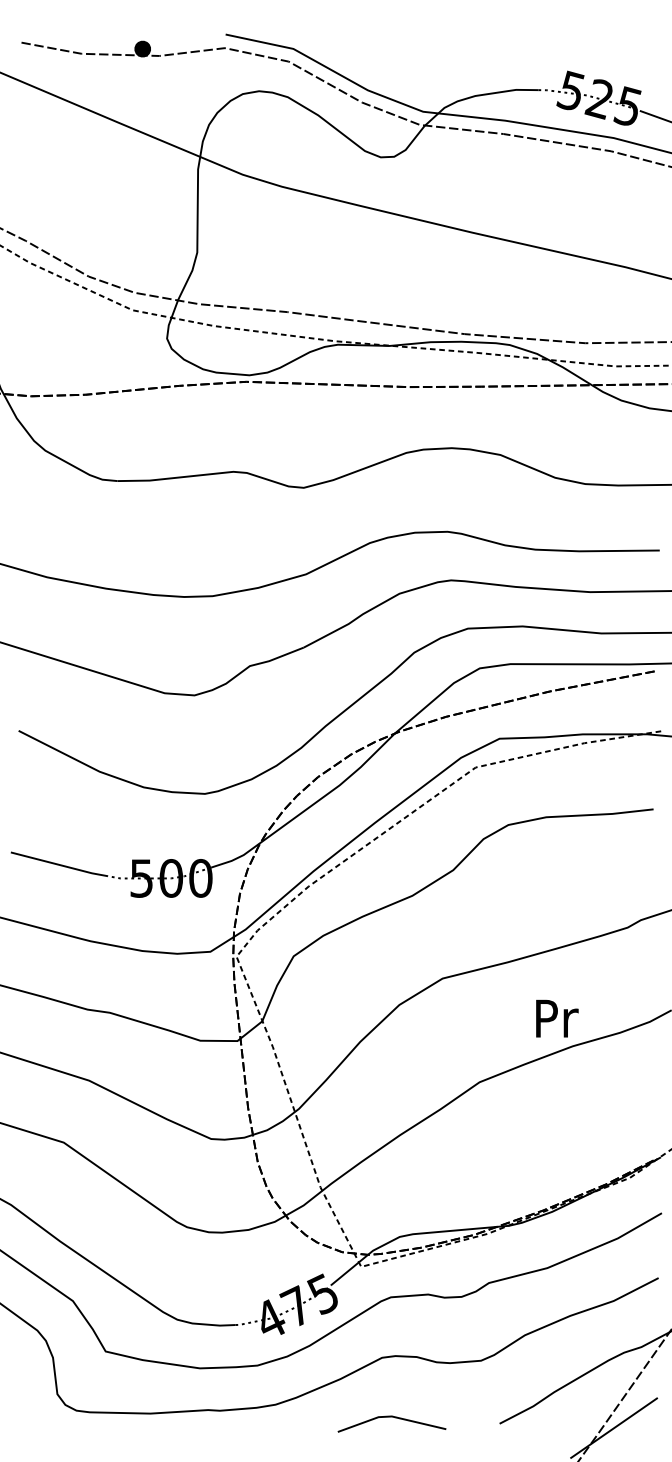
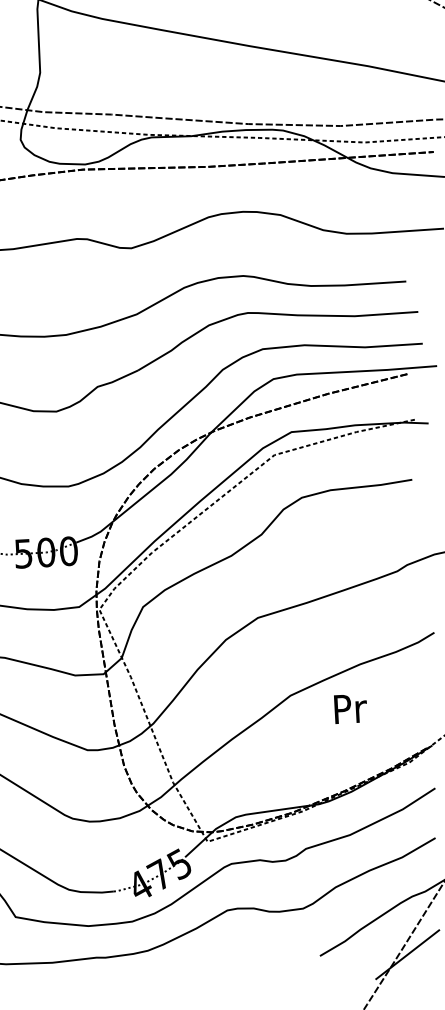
text: (557, 1018) -> (350, 708), moved
line: (391, 1417) -> (237, 955), removed

